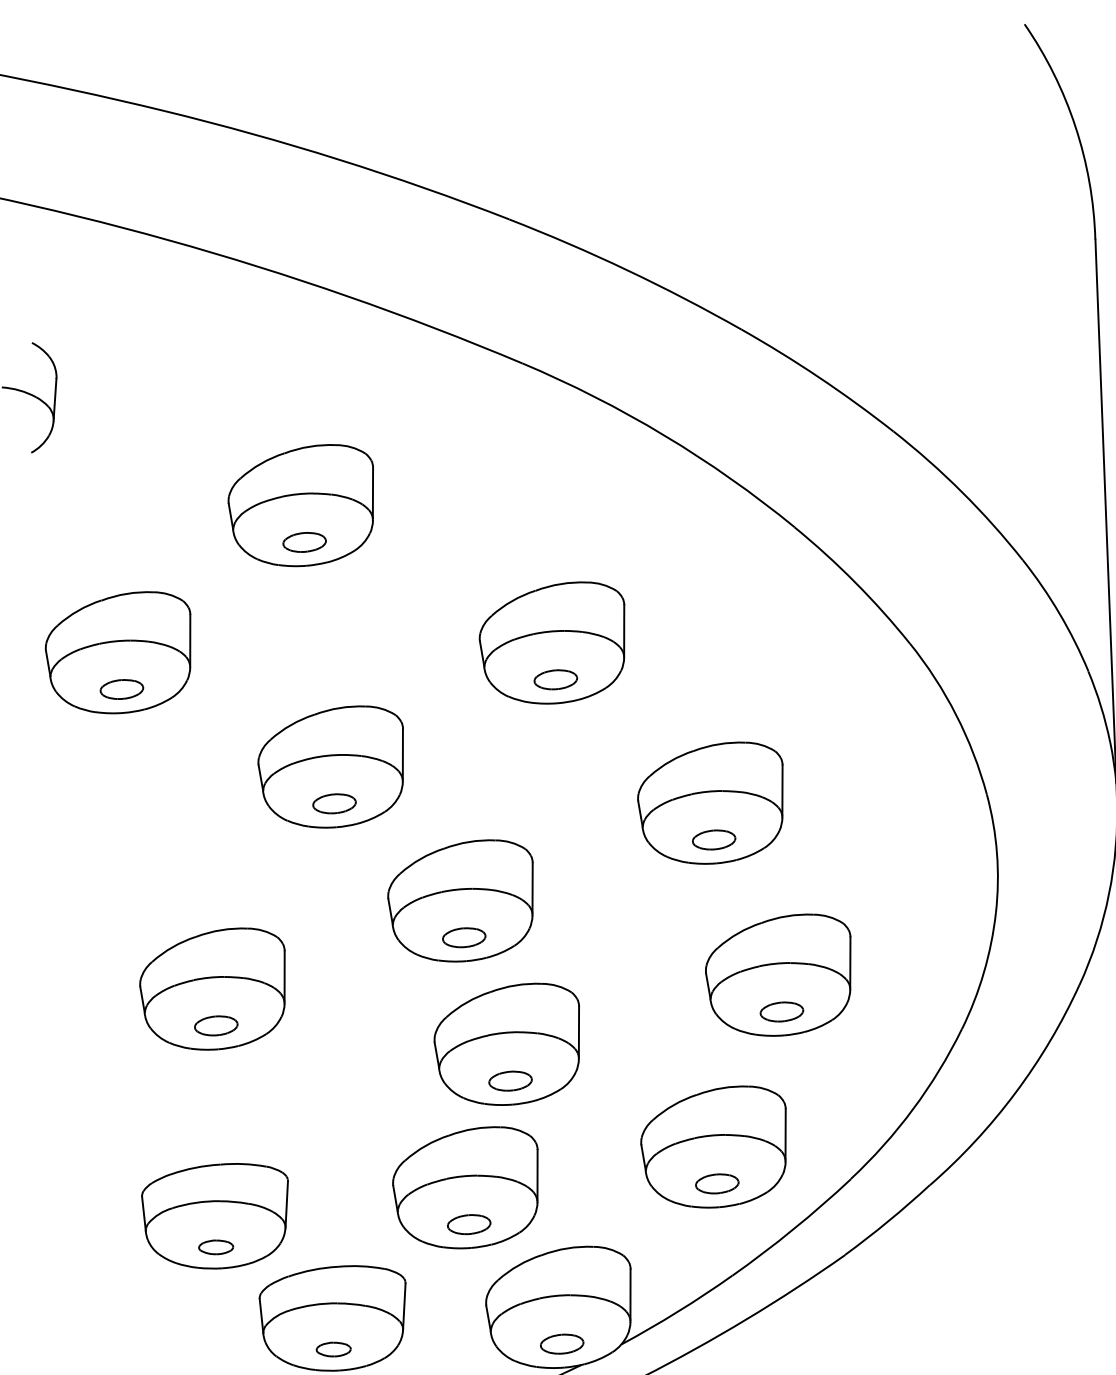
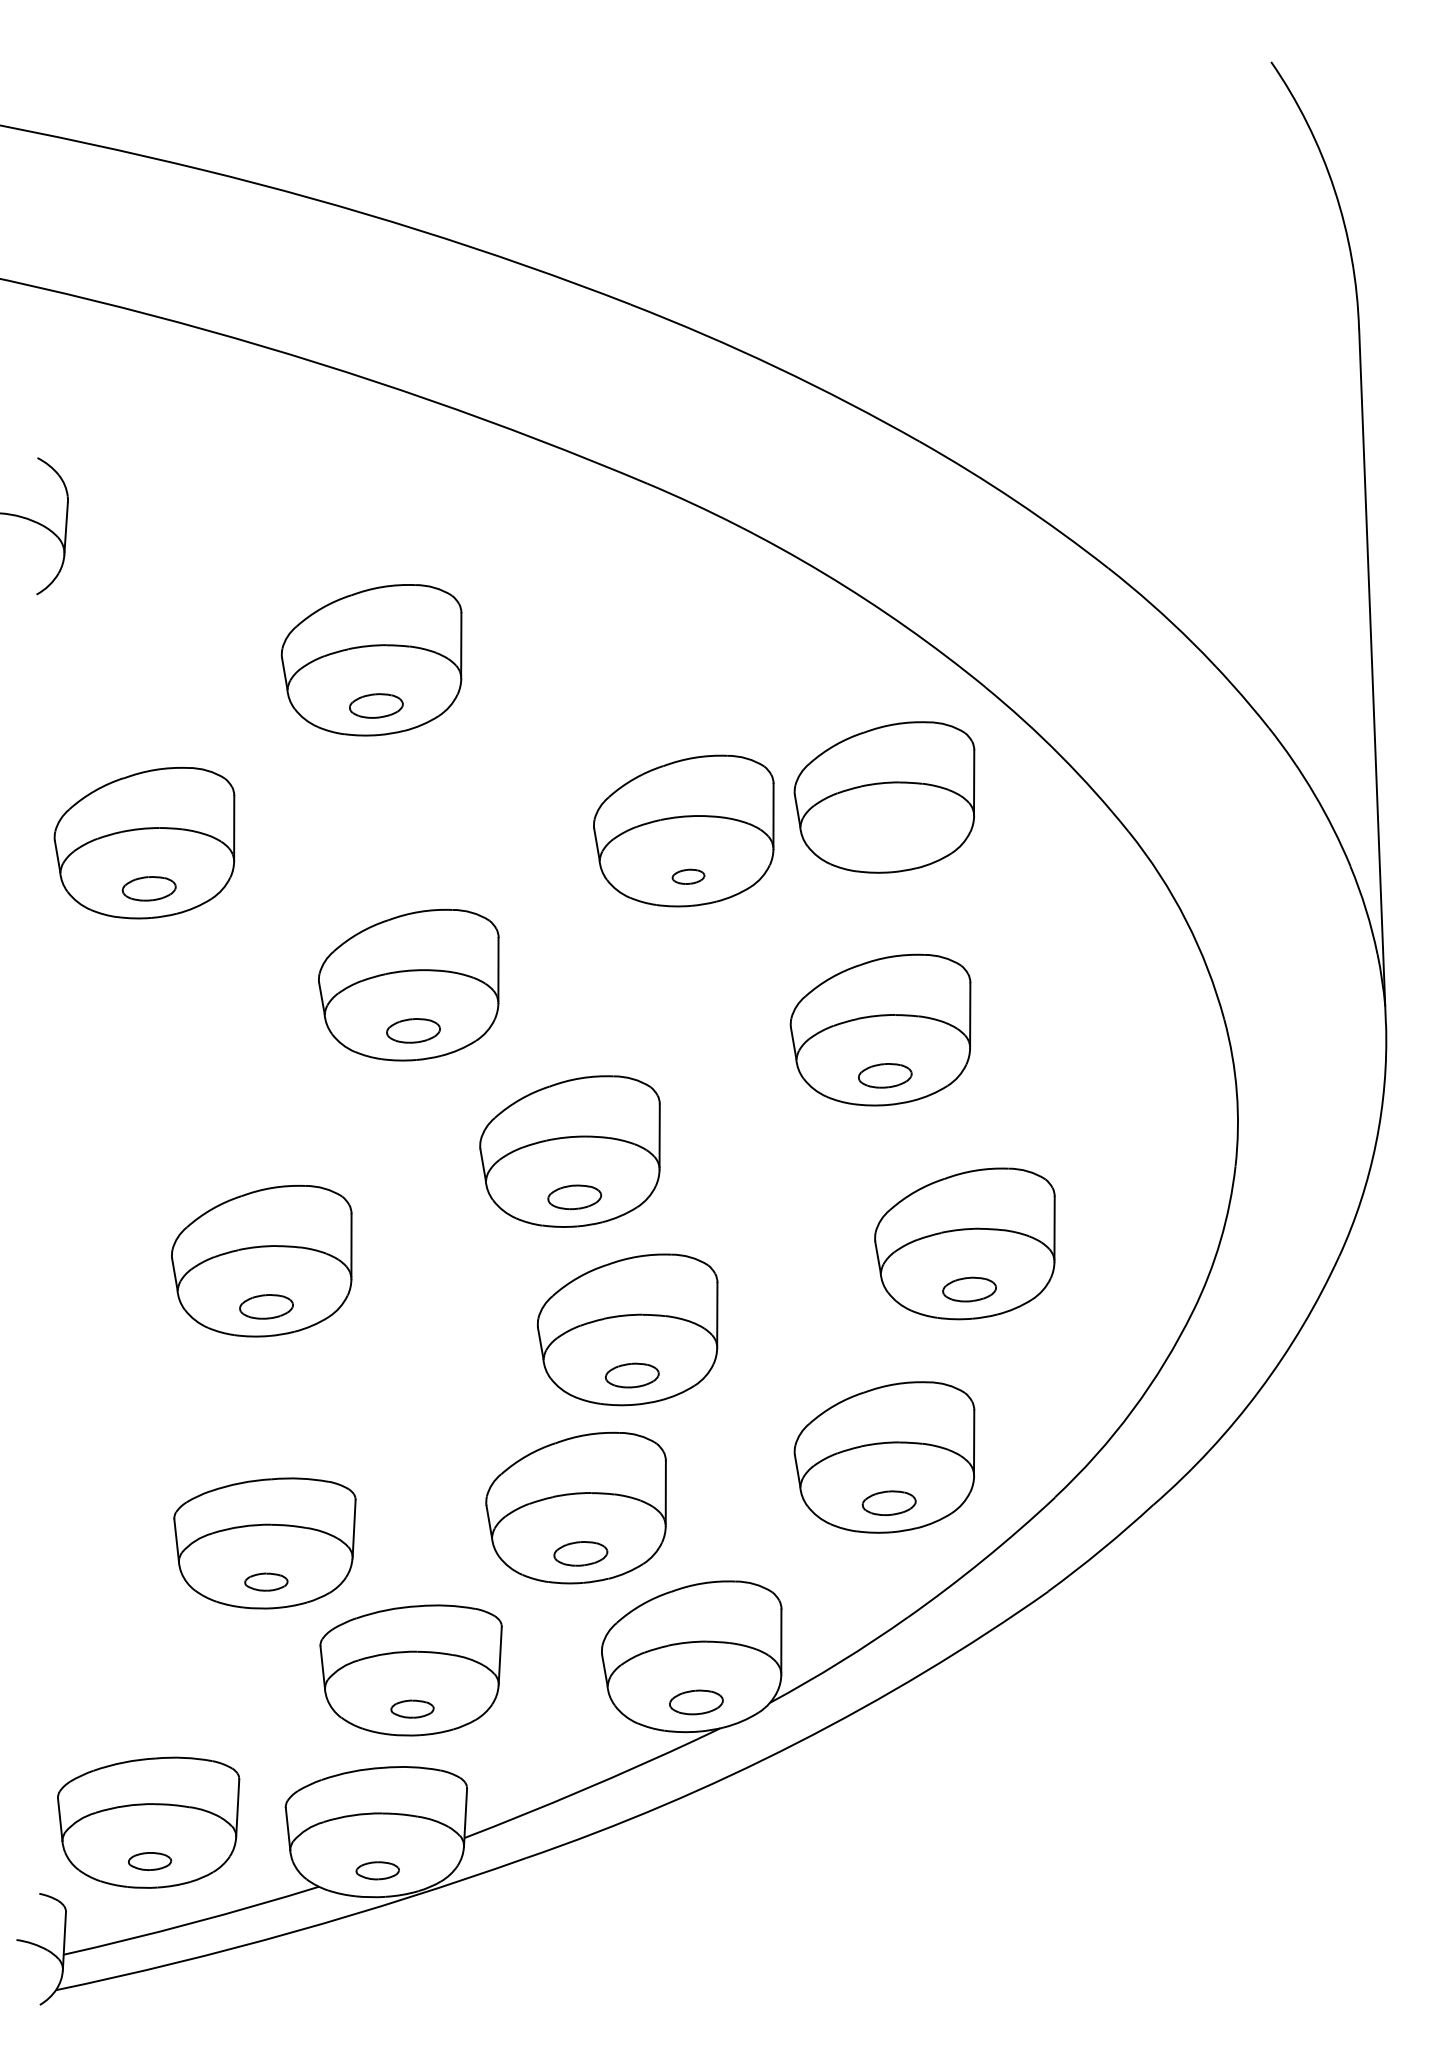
part: (713, 616) -> (884, 797), added
part: (555, 679) -> (688, 876), size x0.6

